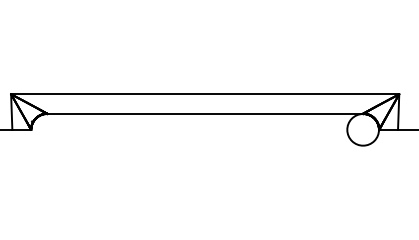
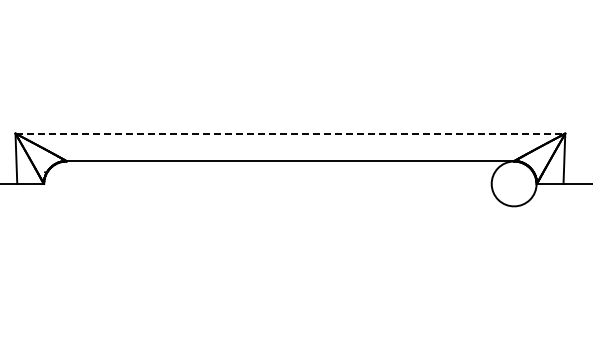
line: (205, 94) -> (290, 133), solid -> dashed

